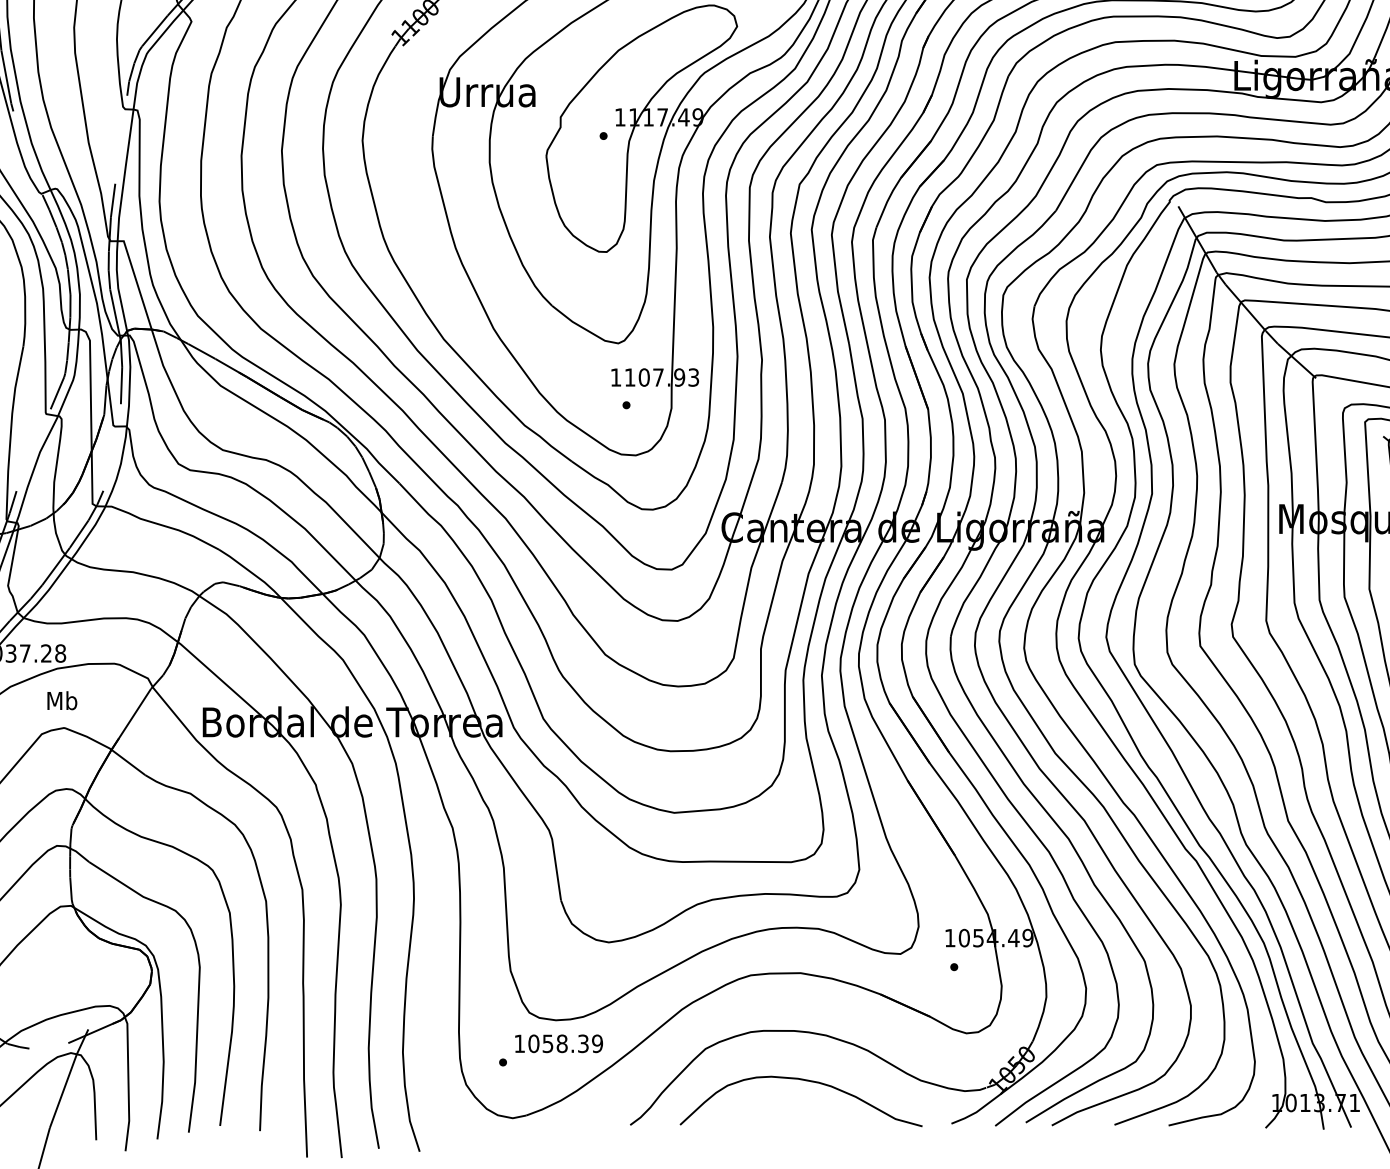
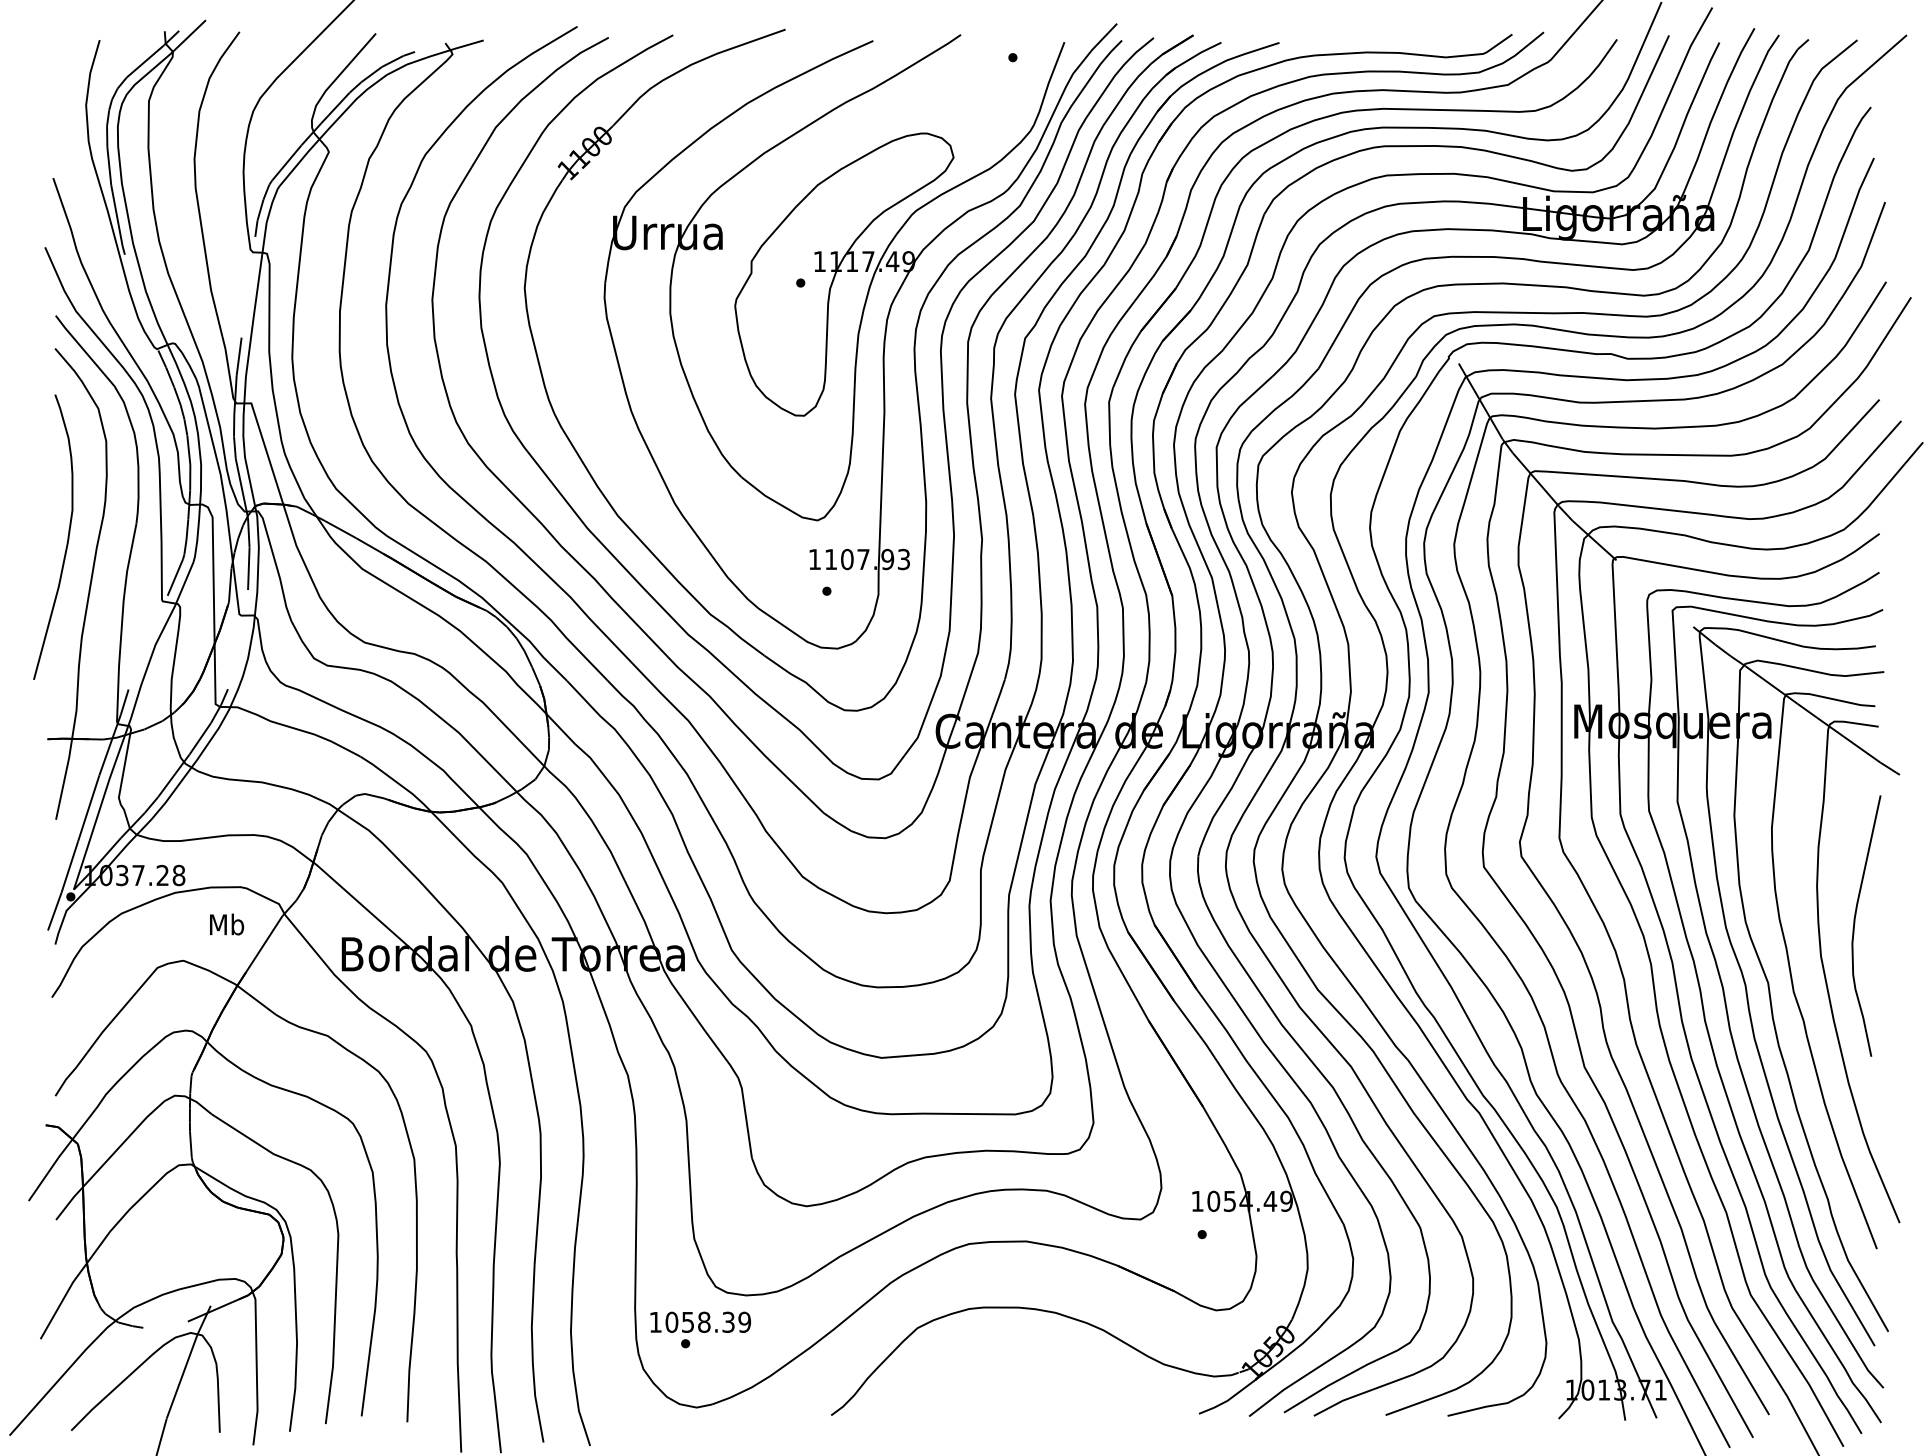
text: (62, 700) -> (227, 924), moved
text: (558, 1043) -> (700, 1321), moved
curve: (801, 1080) -> (1027, 1364), removed

